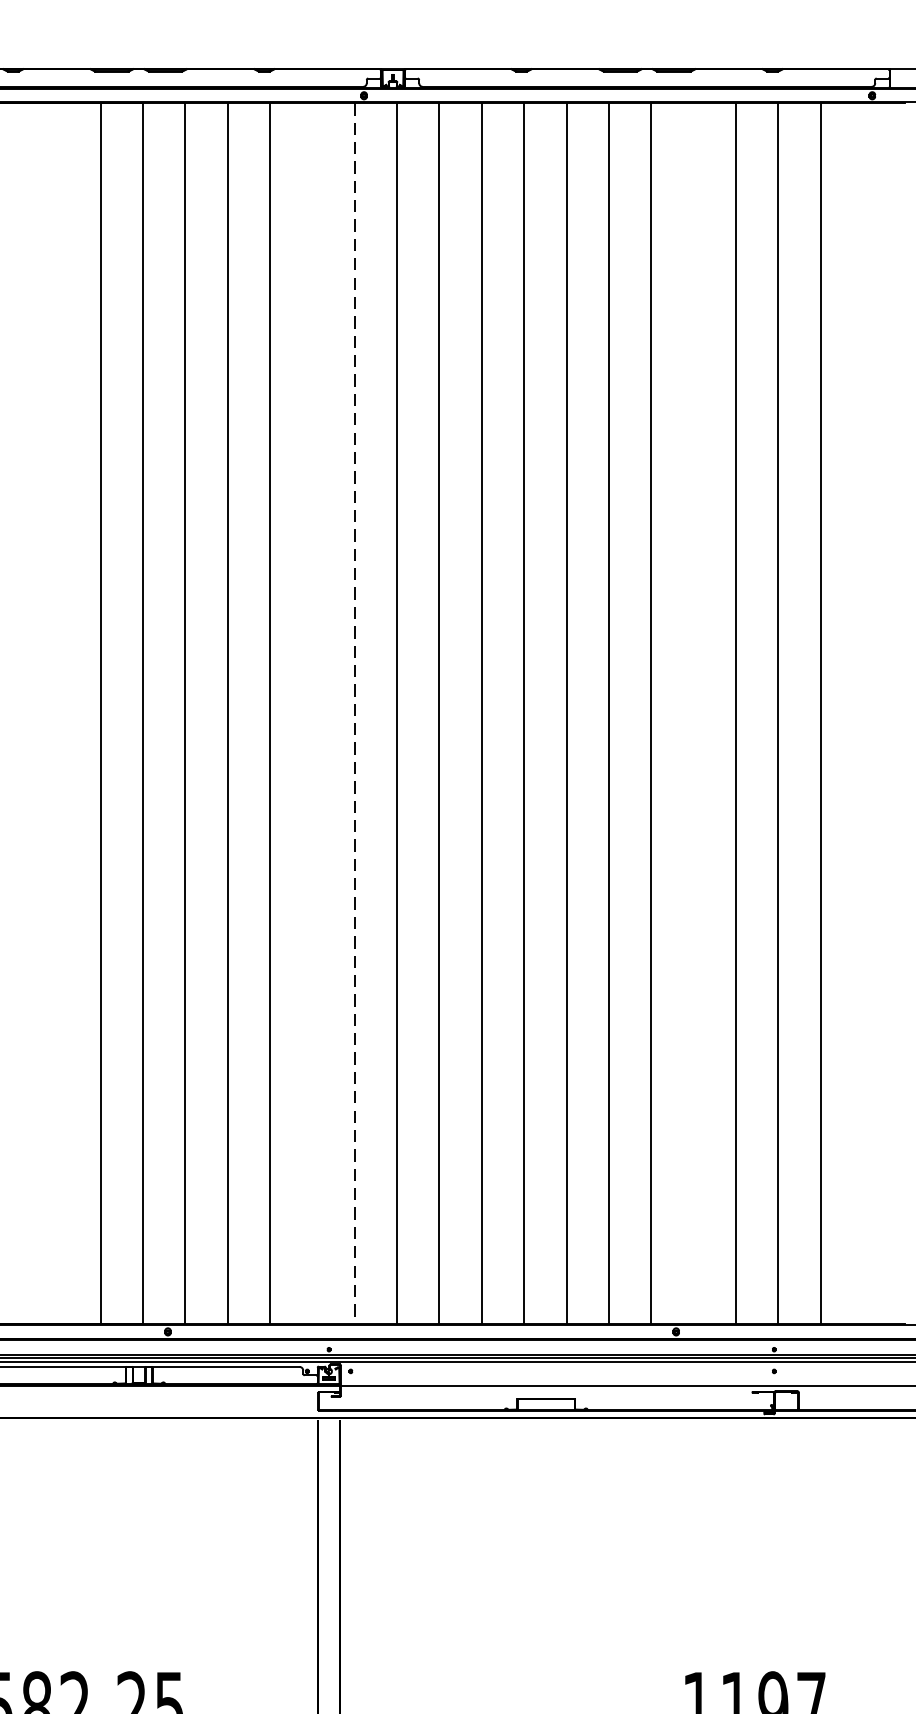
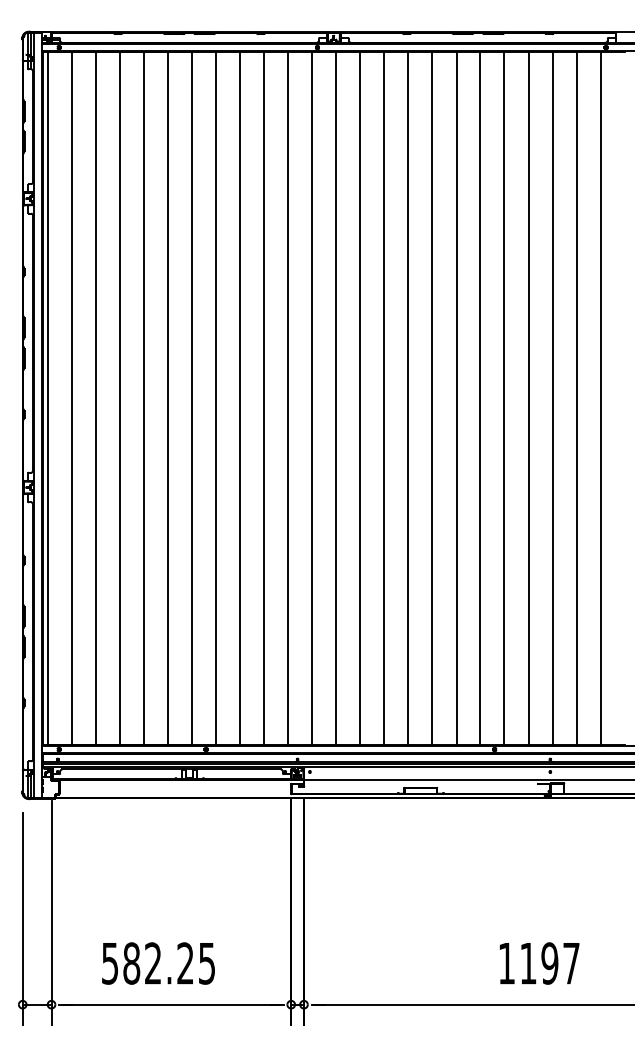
line: (15, 713) -> (119, 398), added
line: (57, 713) -> (143, 398), added
line: (313, 713) -> (288, 398), added
line: (355, 713) -> (312, 398), dashed -> solid
line: (693, 713) -> (504, 398), added
line: (862, 713) -> (600, 398), added

